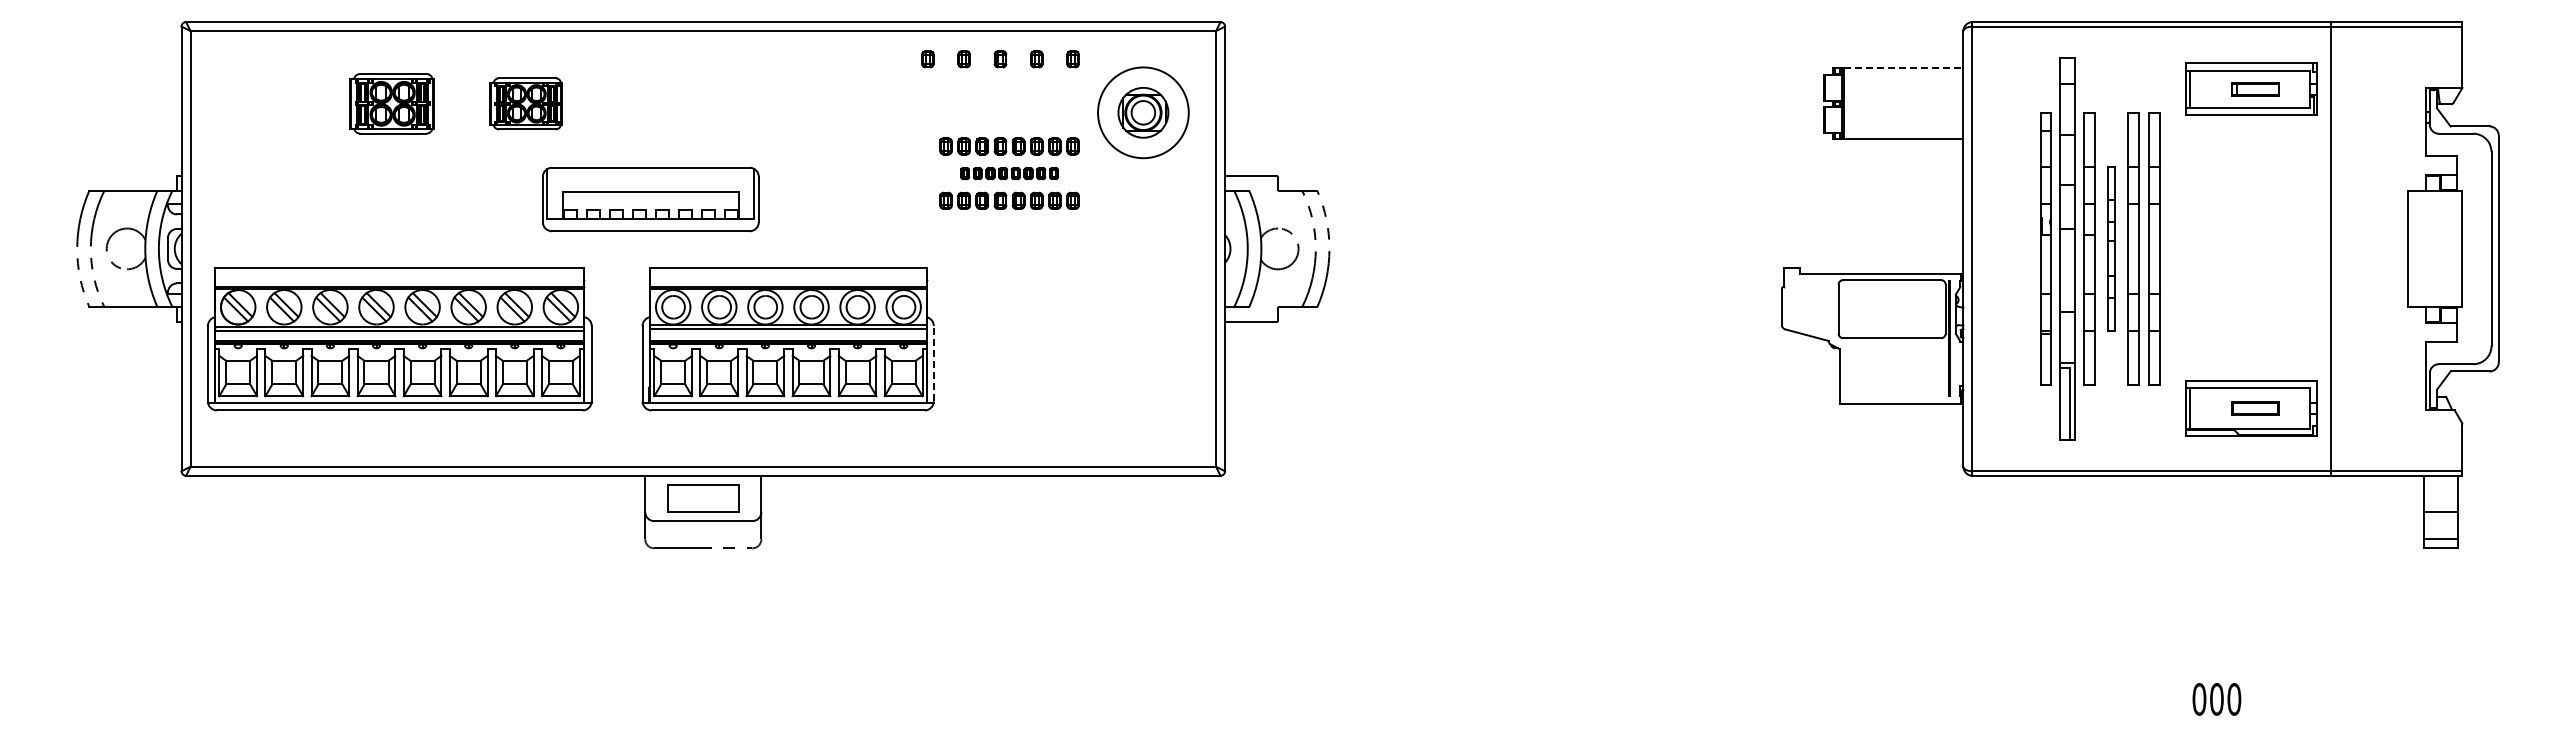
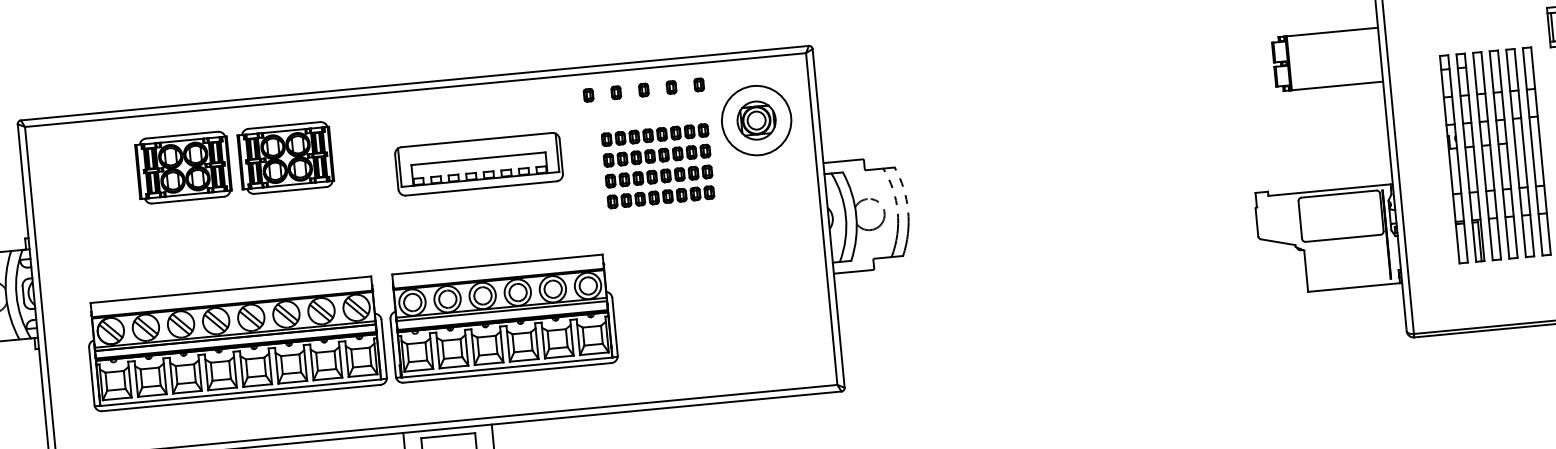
line: (1903, 68) -> (1332, 32), dashed -> solid
part: (391, 103) -> (183, 167), size x1.43
part: (525, 103) -> (285, 157), size x1.67
part: (1009, 119) -> (655, 135), added
part: (1009, 173) -> (659, 176), size x1.43
part: (650, 199) -> (478, 164), moved
part: (2067, 248) -> (1470, 157), size x0.71
part: (2111, 248) -> (1503, 154), size x1.67
part: (399, 339) -> (236, 344), moved
line: (933, 363) -> (614, 326), dashed -> solid

